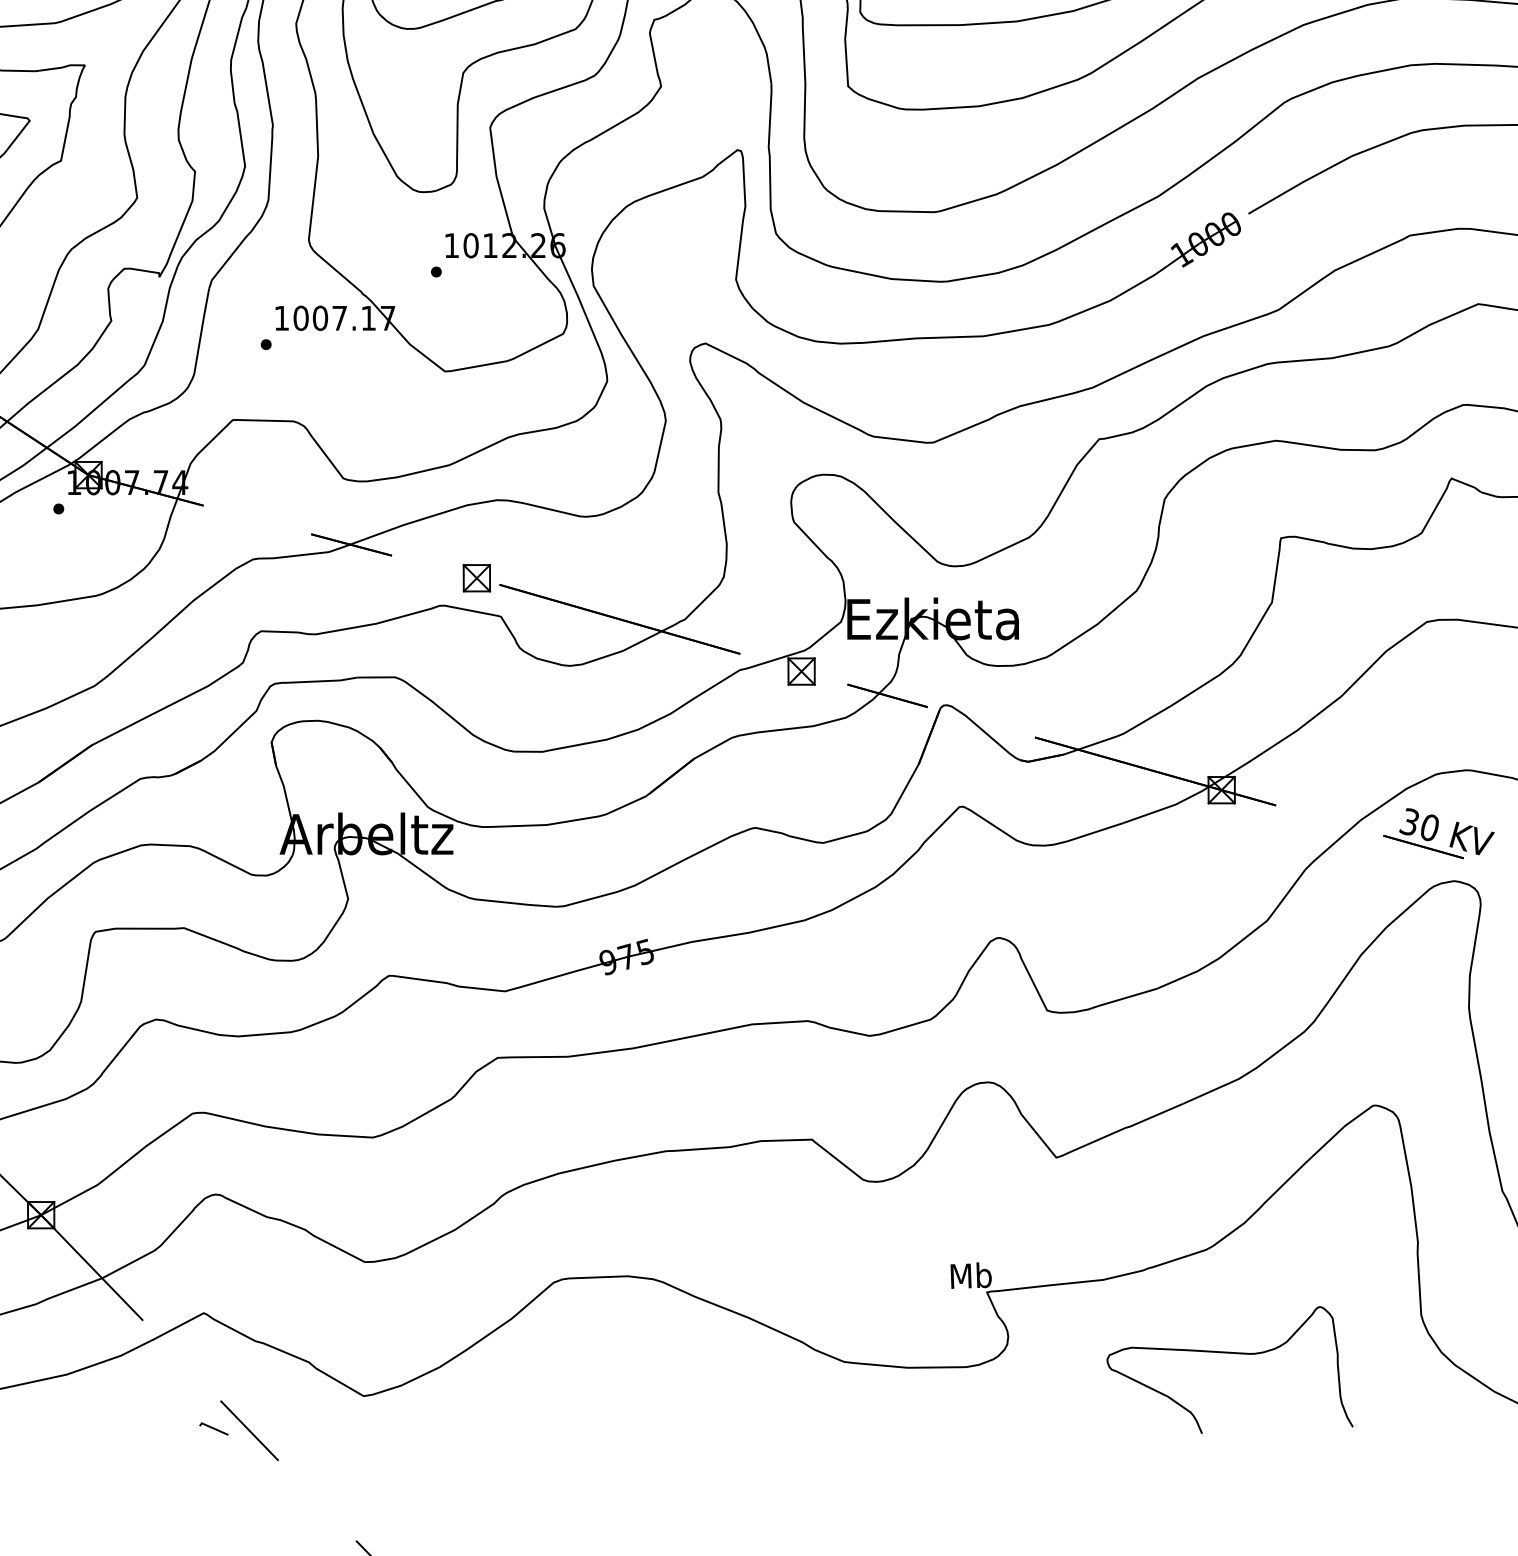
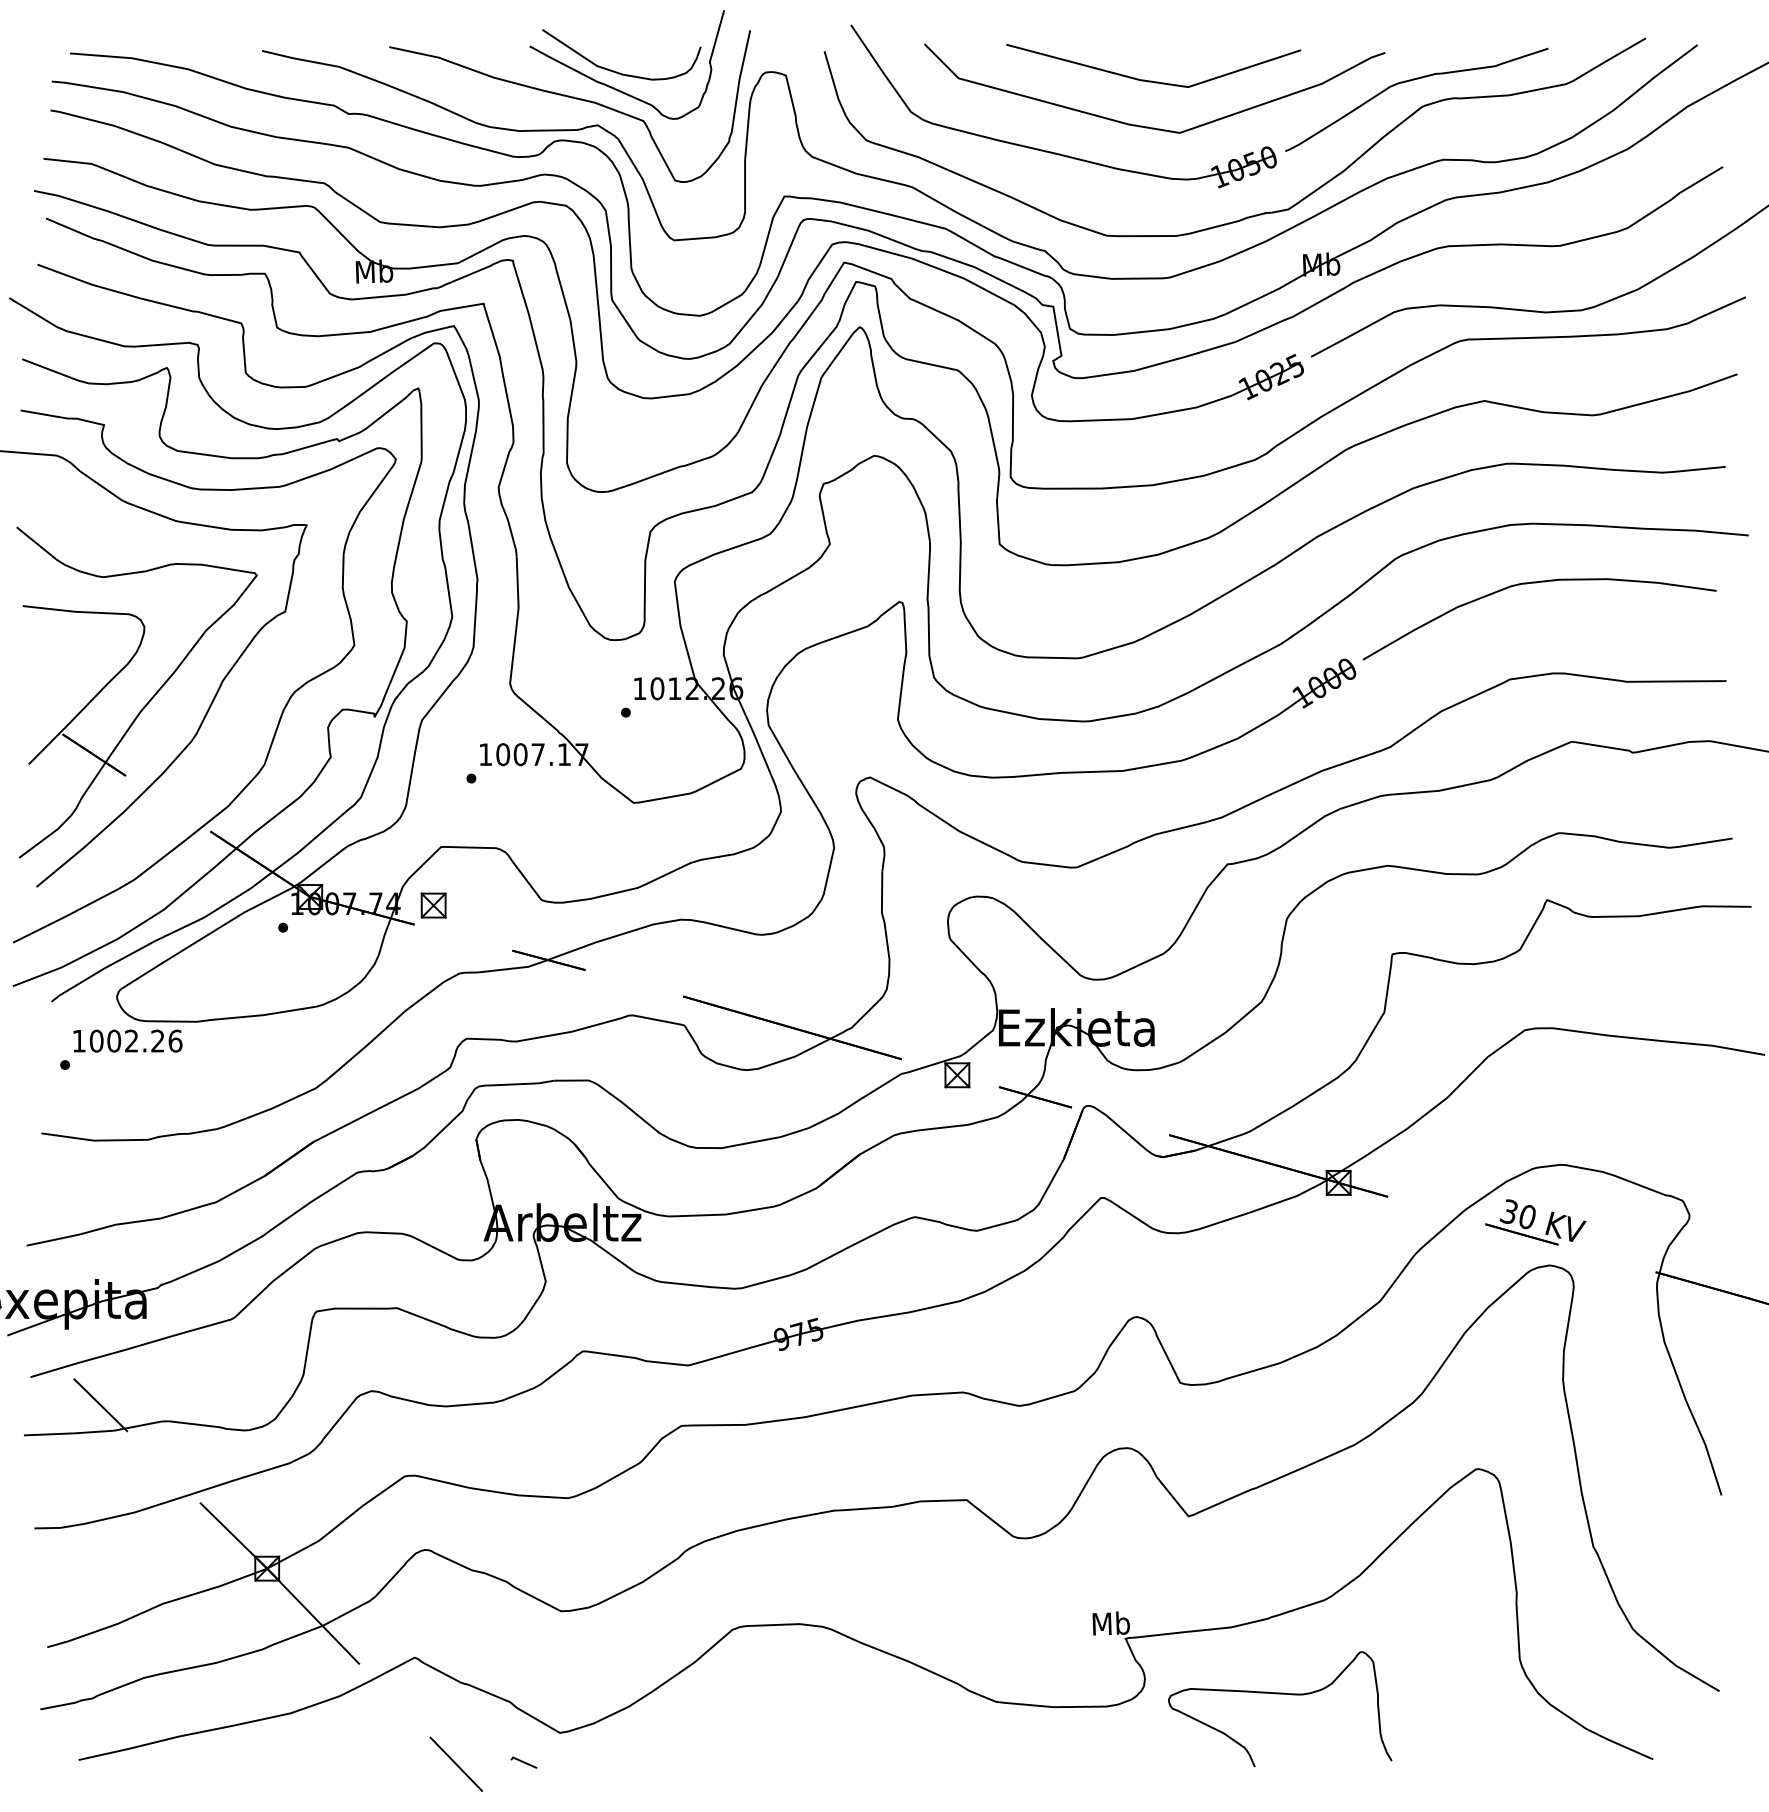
part: (476, 578) -> (433, 905), moved
part: (1230, 1353) -> (1280, 1694), moved
line: (213, 1428) -> (523, 1762), moved

